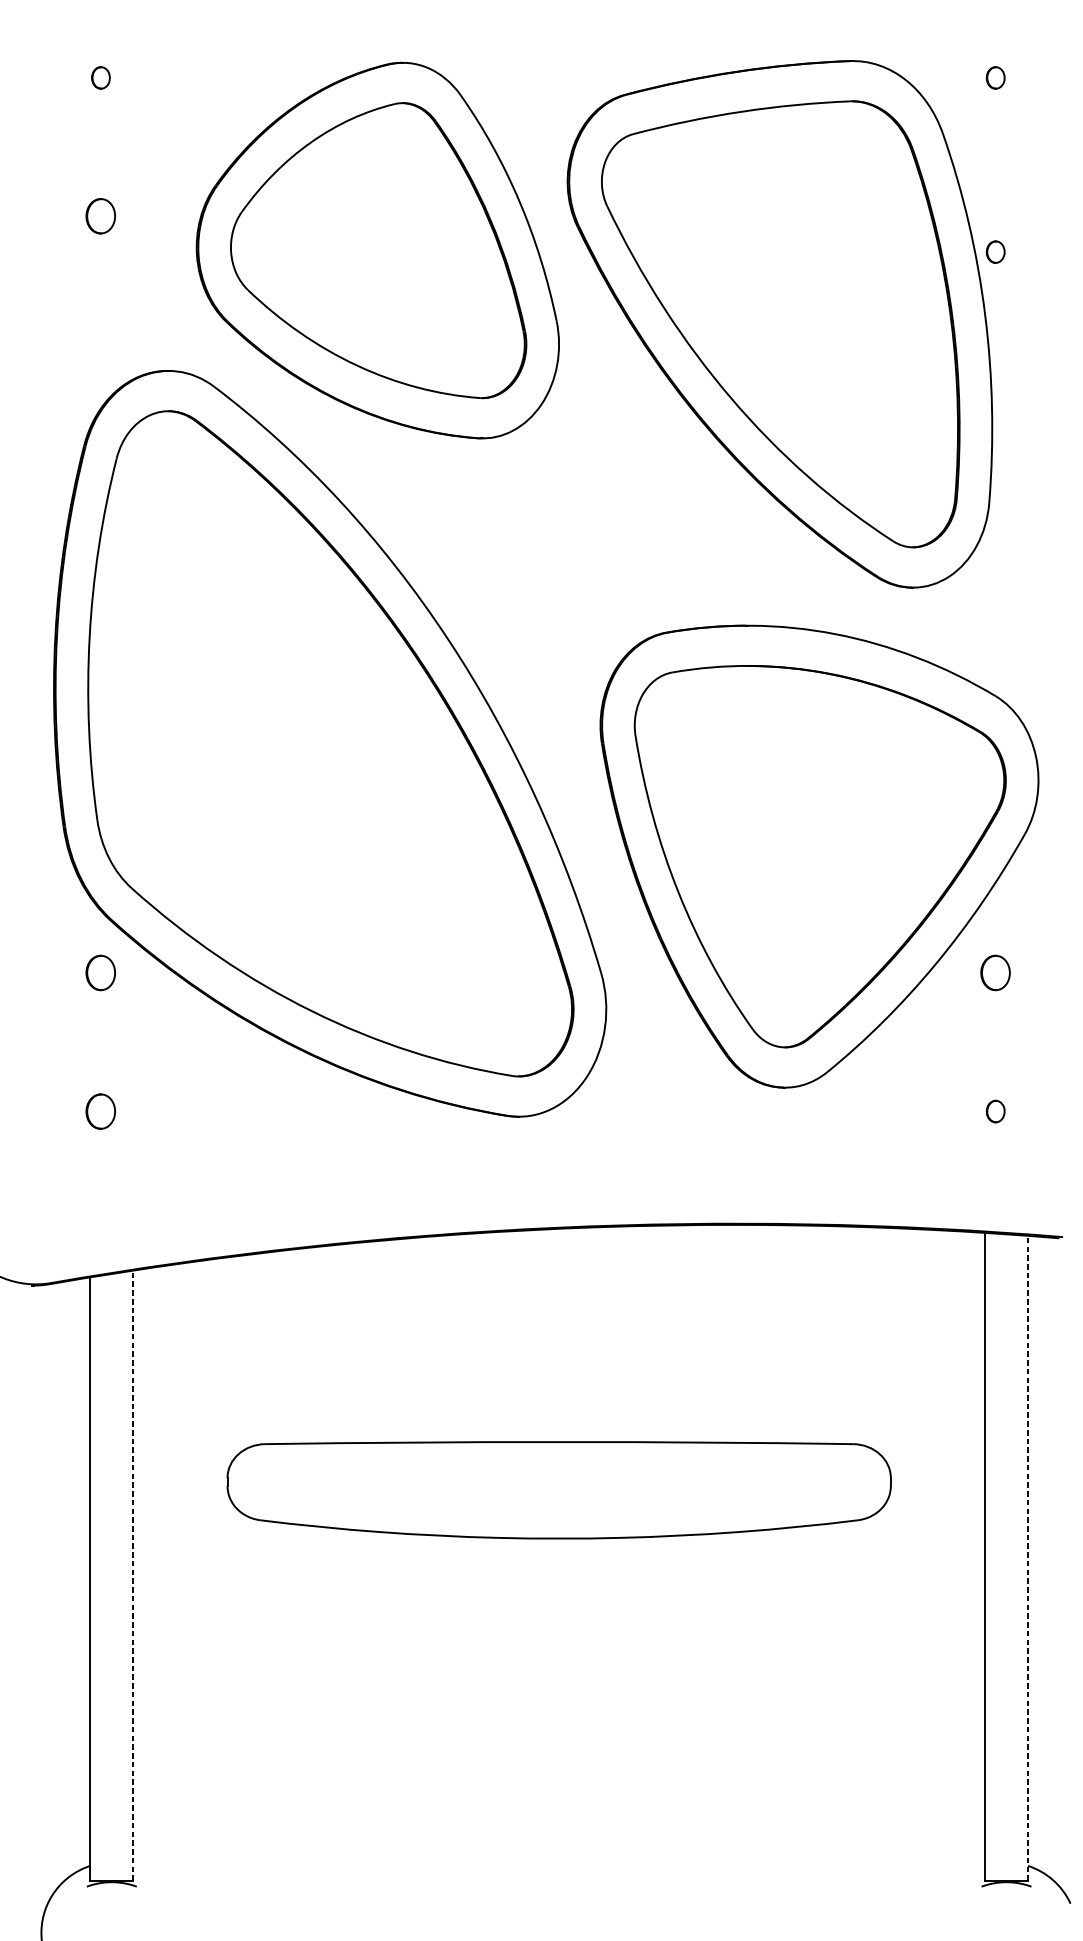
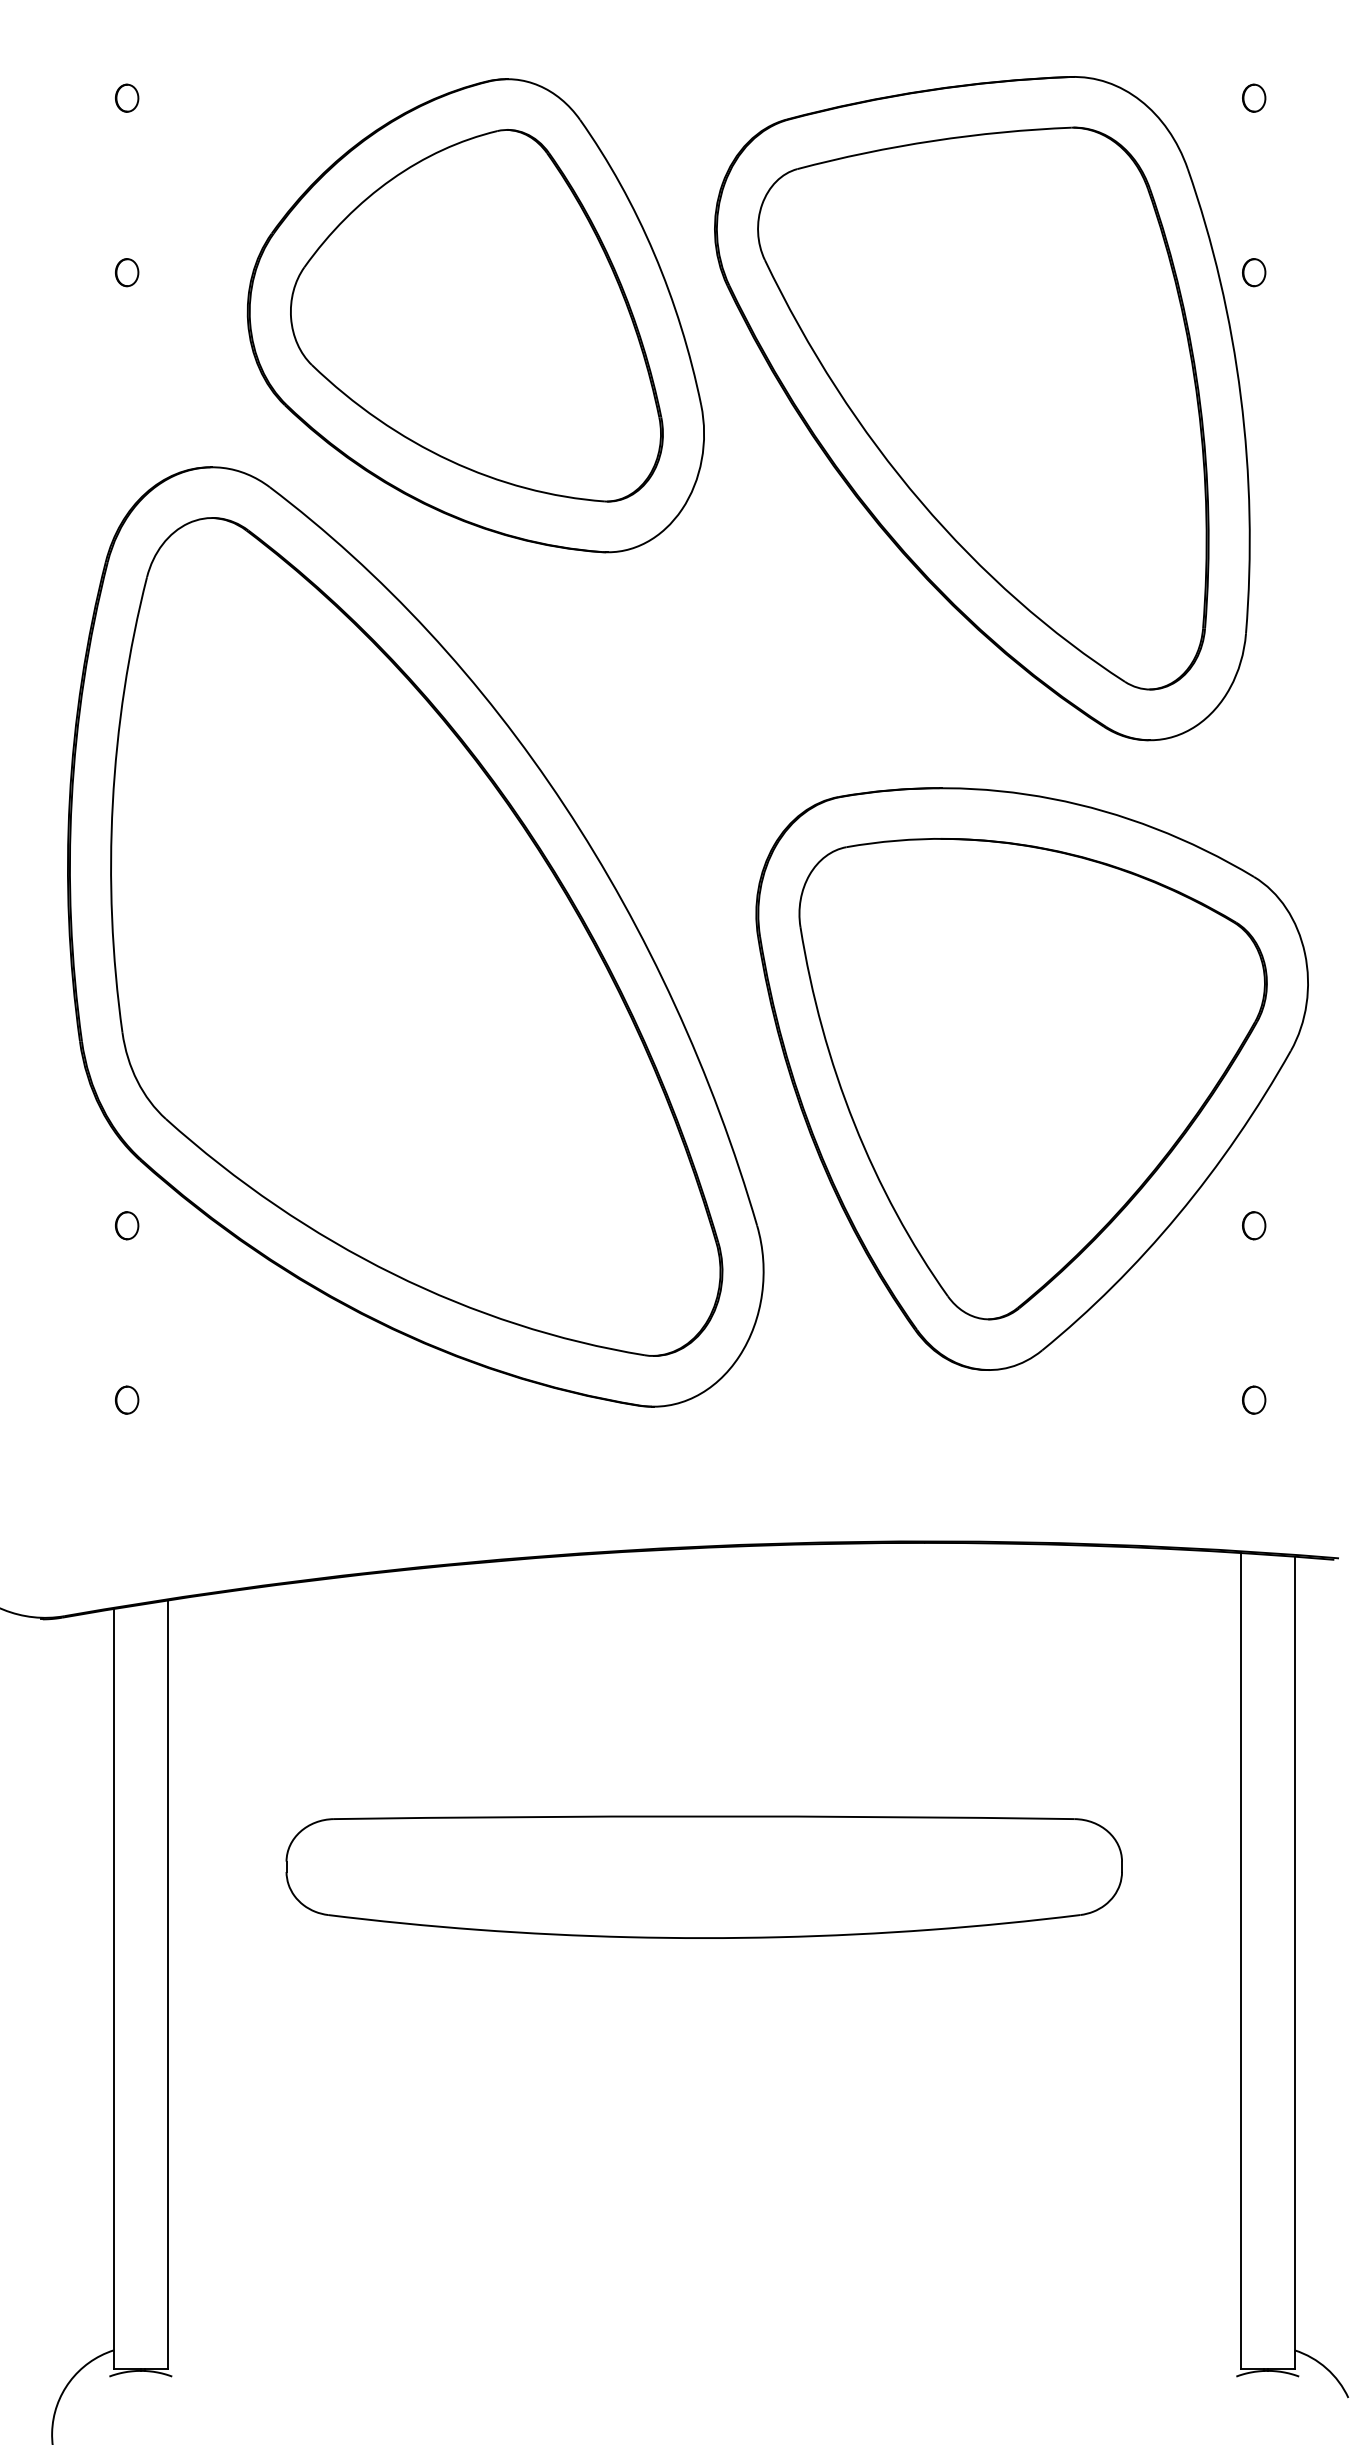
part: (101, 216) -> (127, 272), size x0.62
part: (996, 252) -> (1254, 272), moved
part: (101, 972) -> (127, 1225), size x0.62
part: (996, 972) -> (1254, 1225), size x0.62
part: (101, 1111) -> (127, 1399), size x0.62
line: (1027, 1557) -> (1294, 1962), dashed -> solid
line: (133, 1575) -> (167, 1984), dashed -> solid

